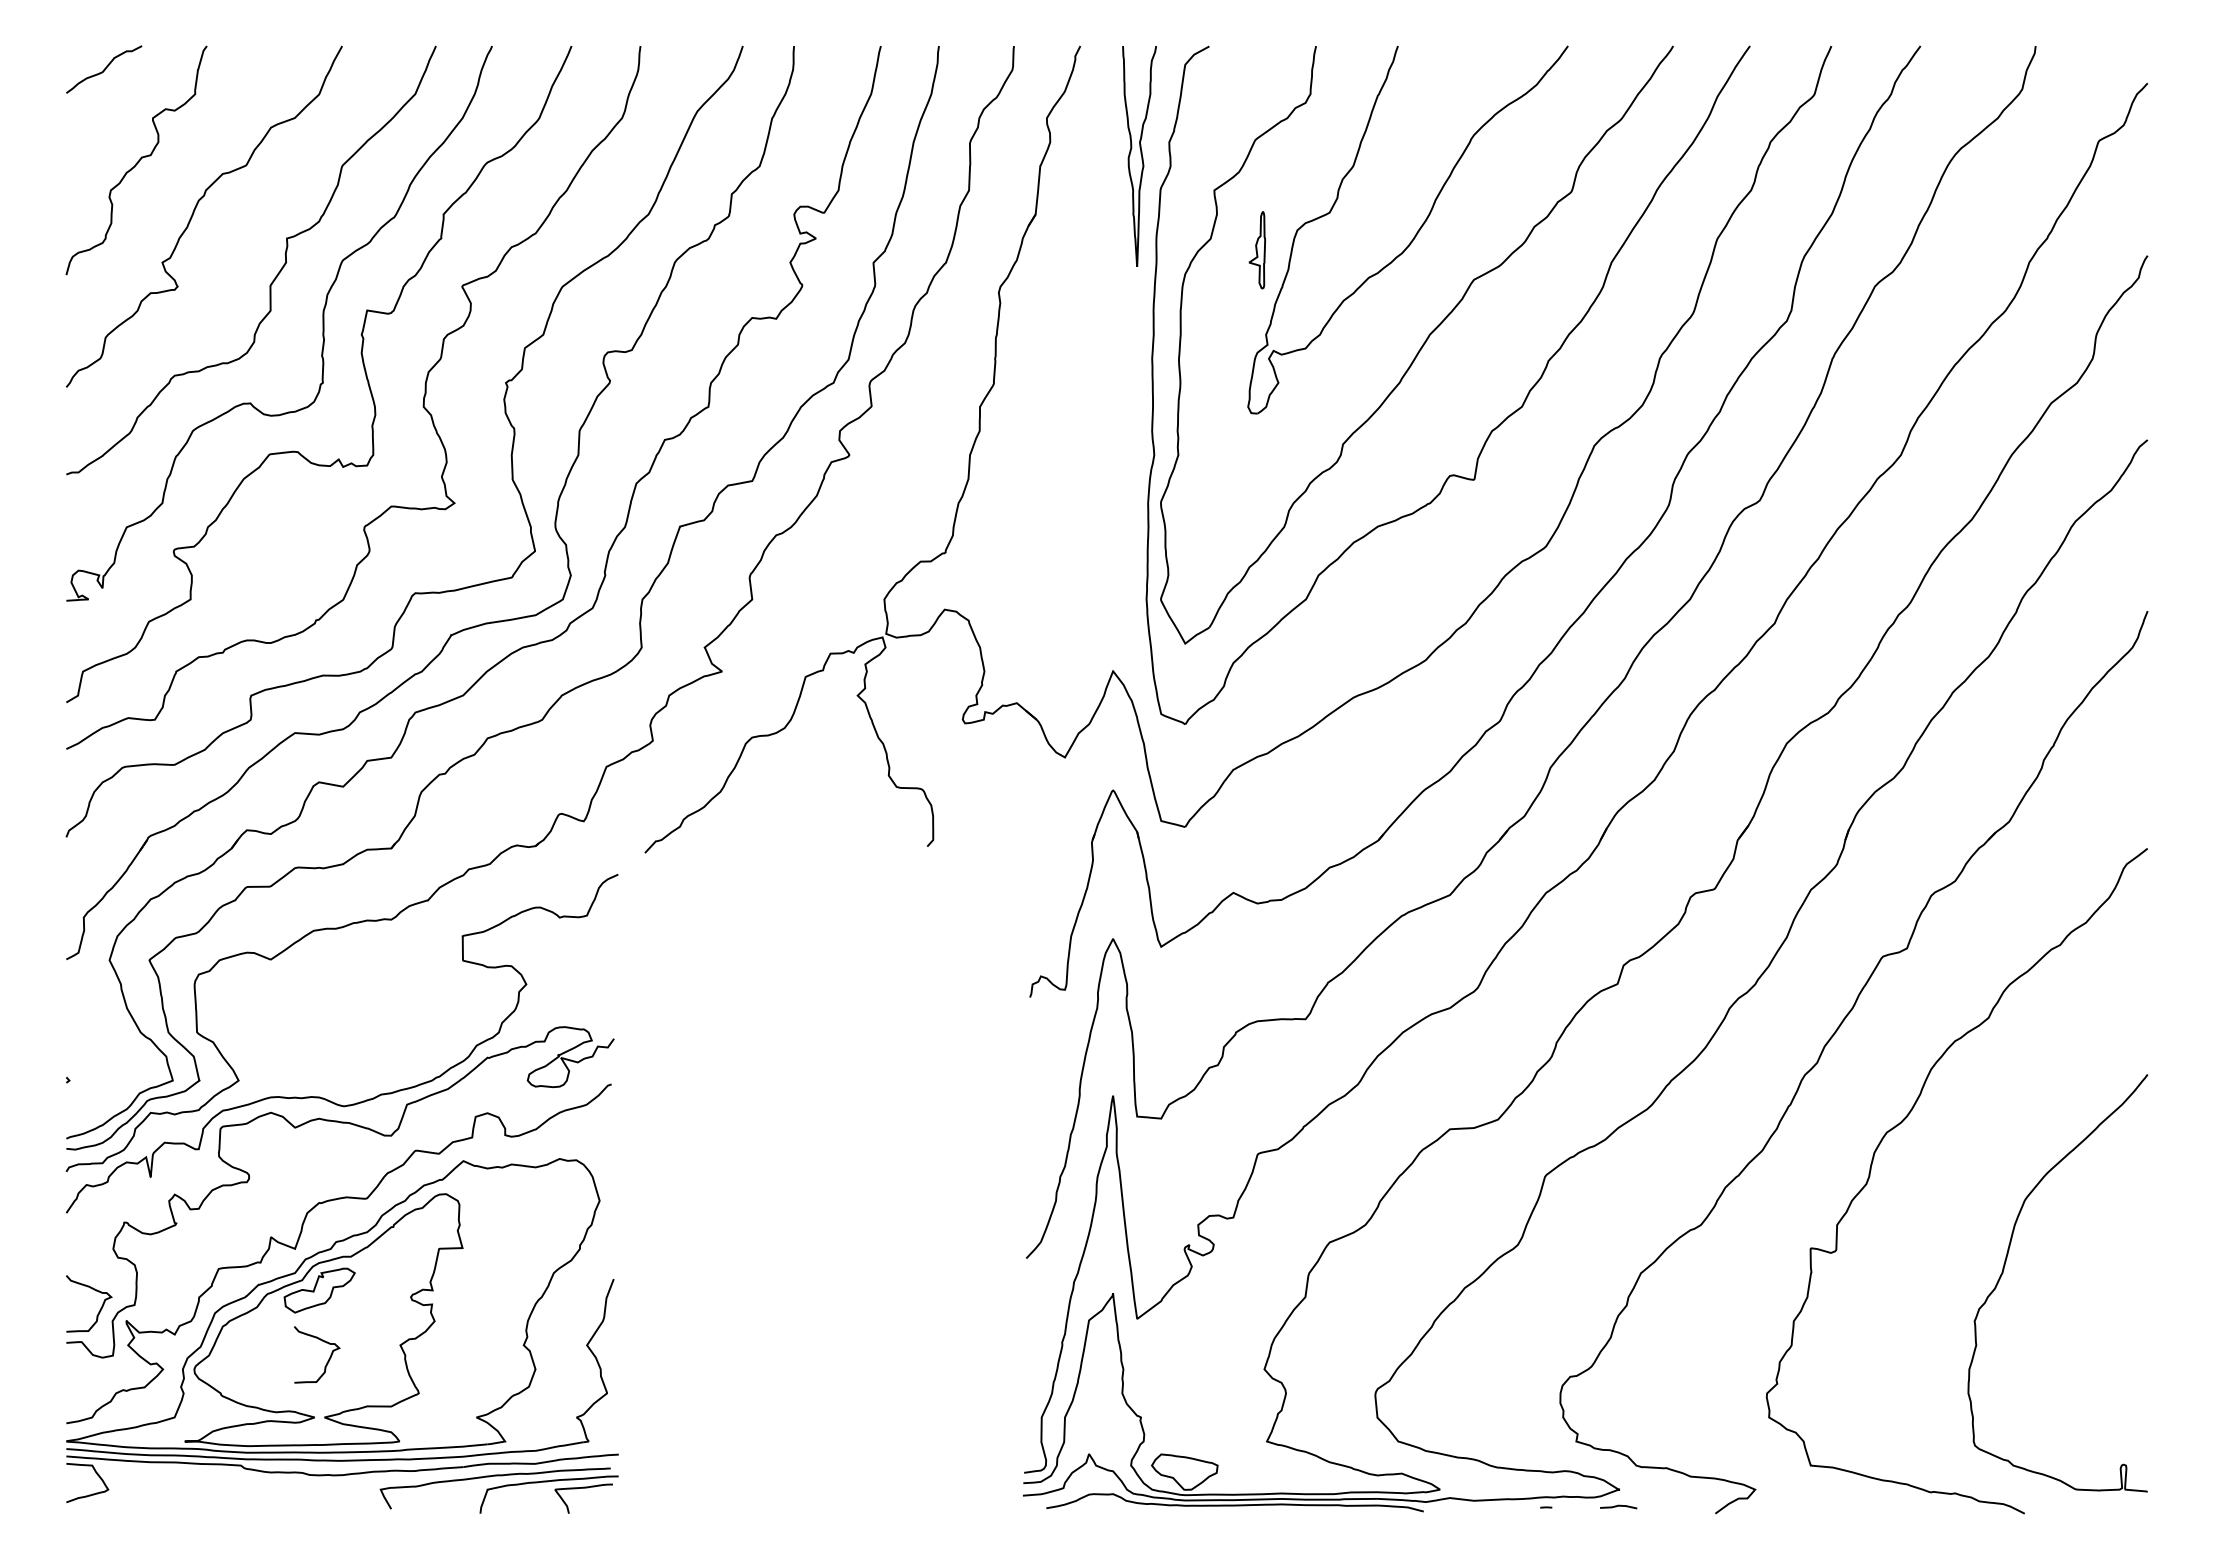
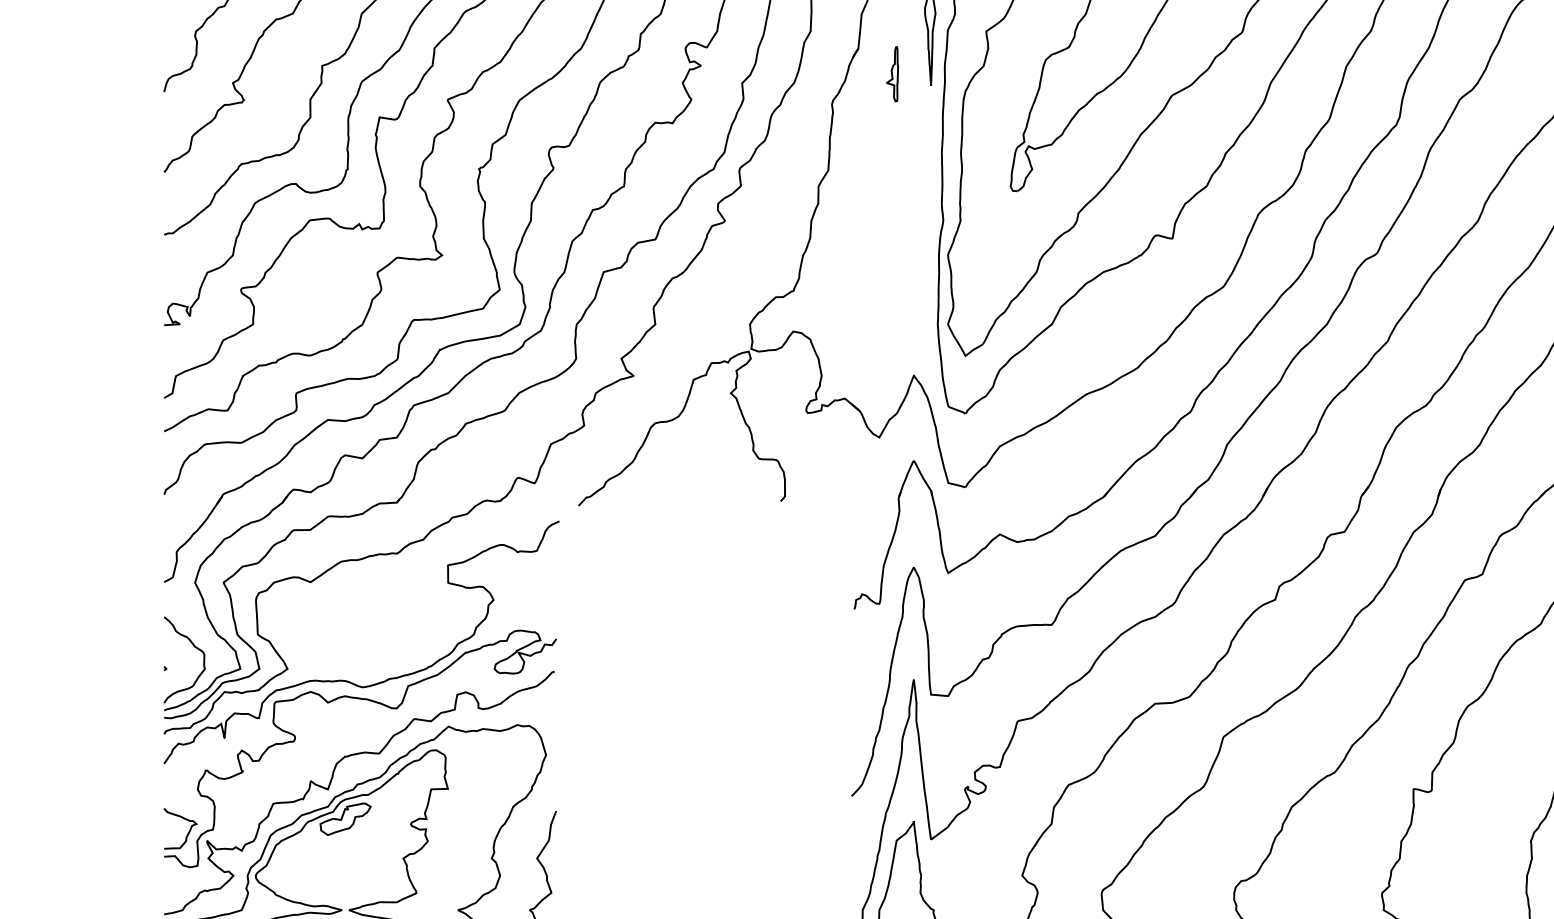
part: (1256, 250) -> (891, 74), moved
curve: (110, 1051) -> (195, 648), added
curve: (327, 1360) -> (351, 869), removed

